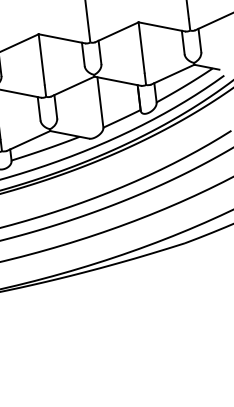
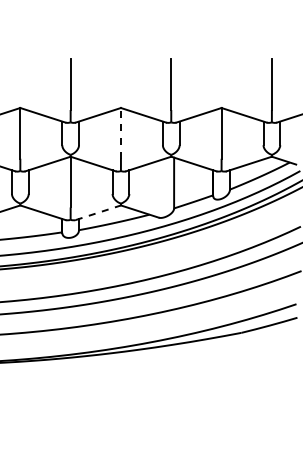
line: (41, 58) -> (120, 132), solid -> dashed
line: (28, 140) -> (98, 212), solid -> dashed

